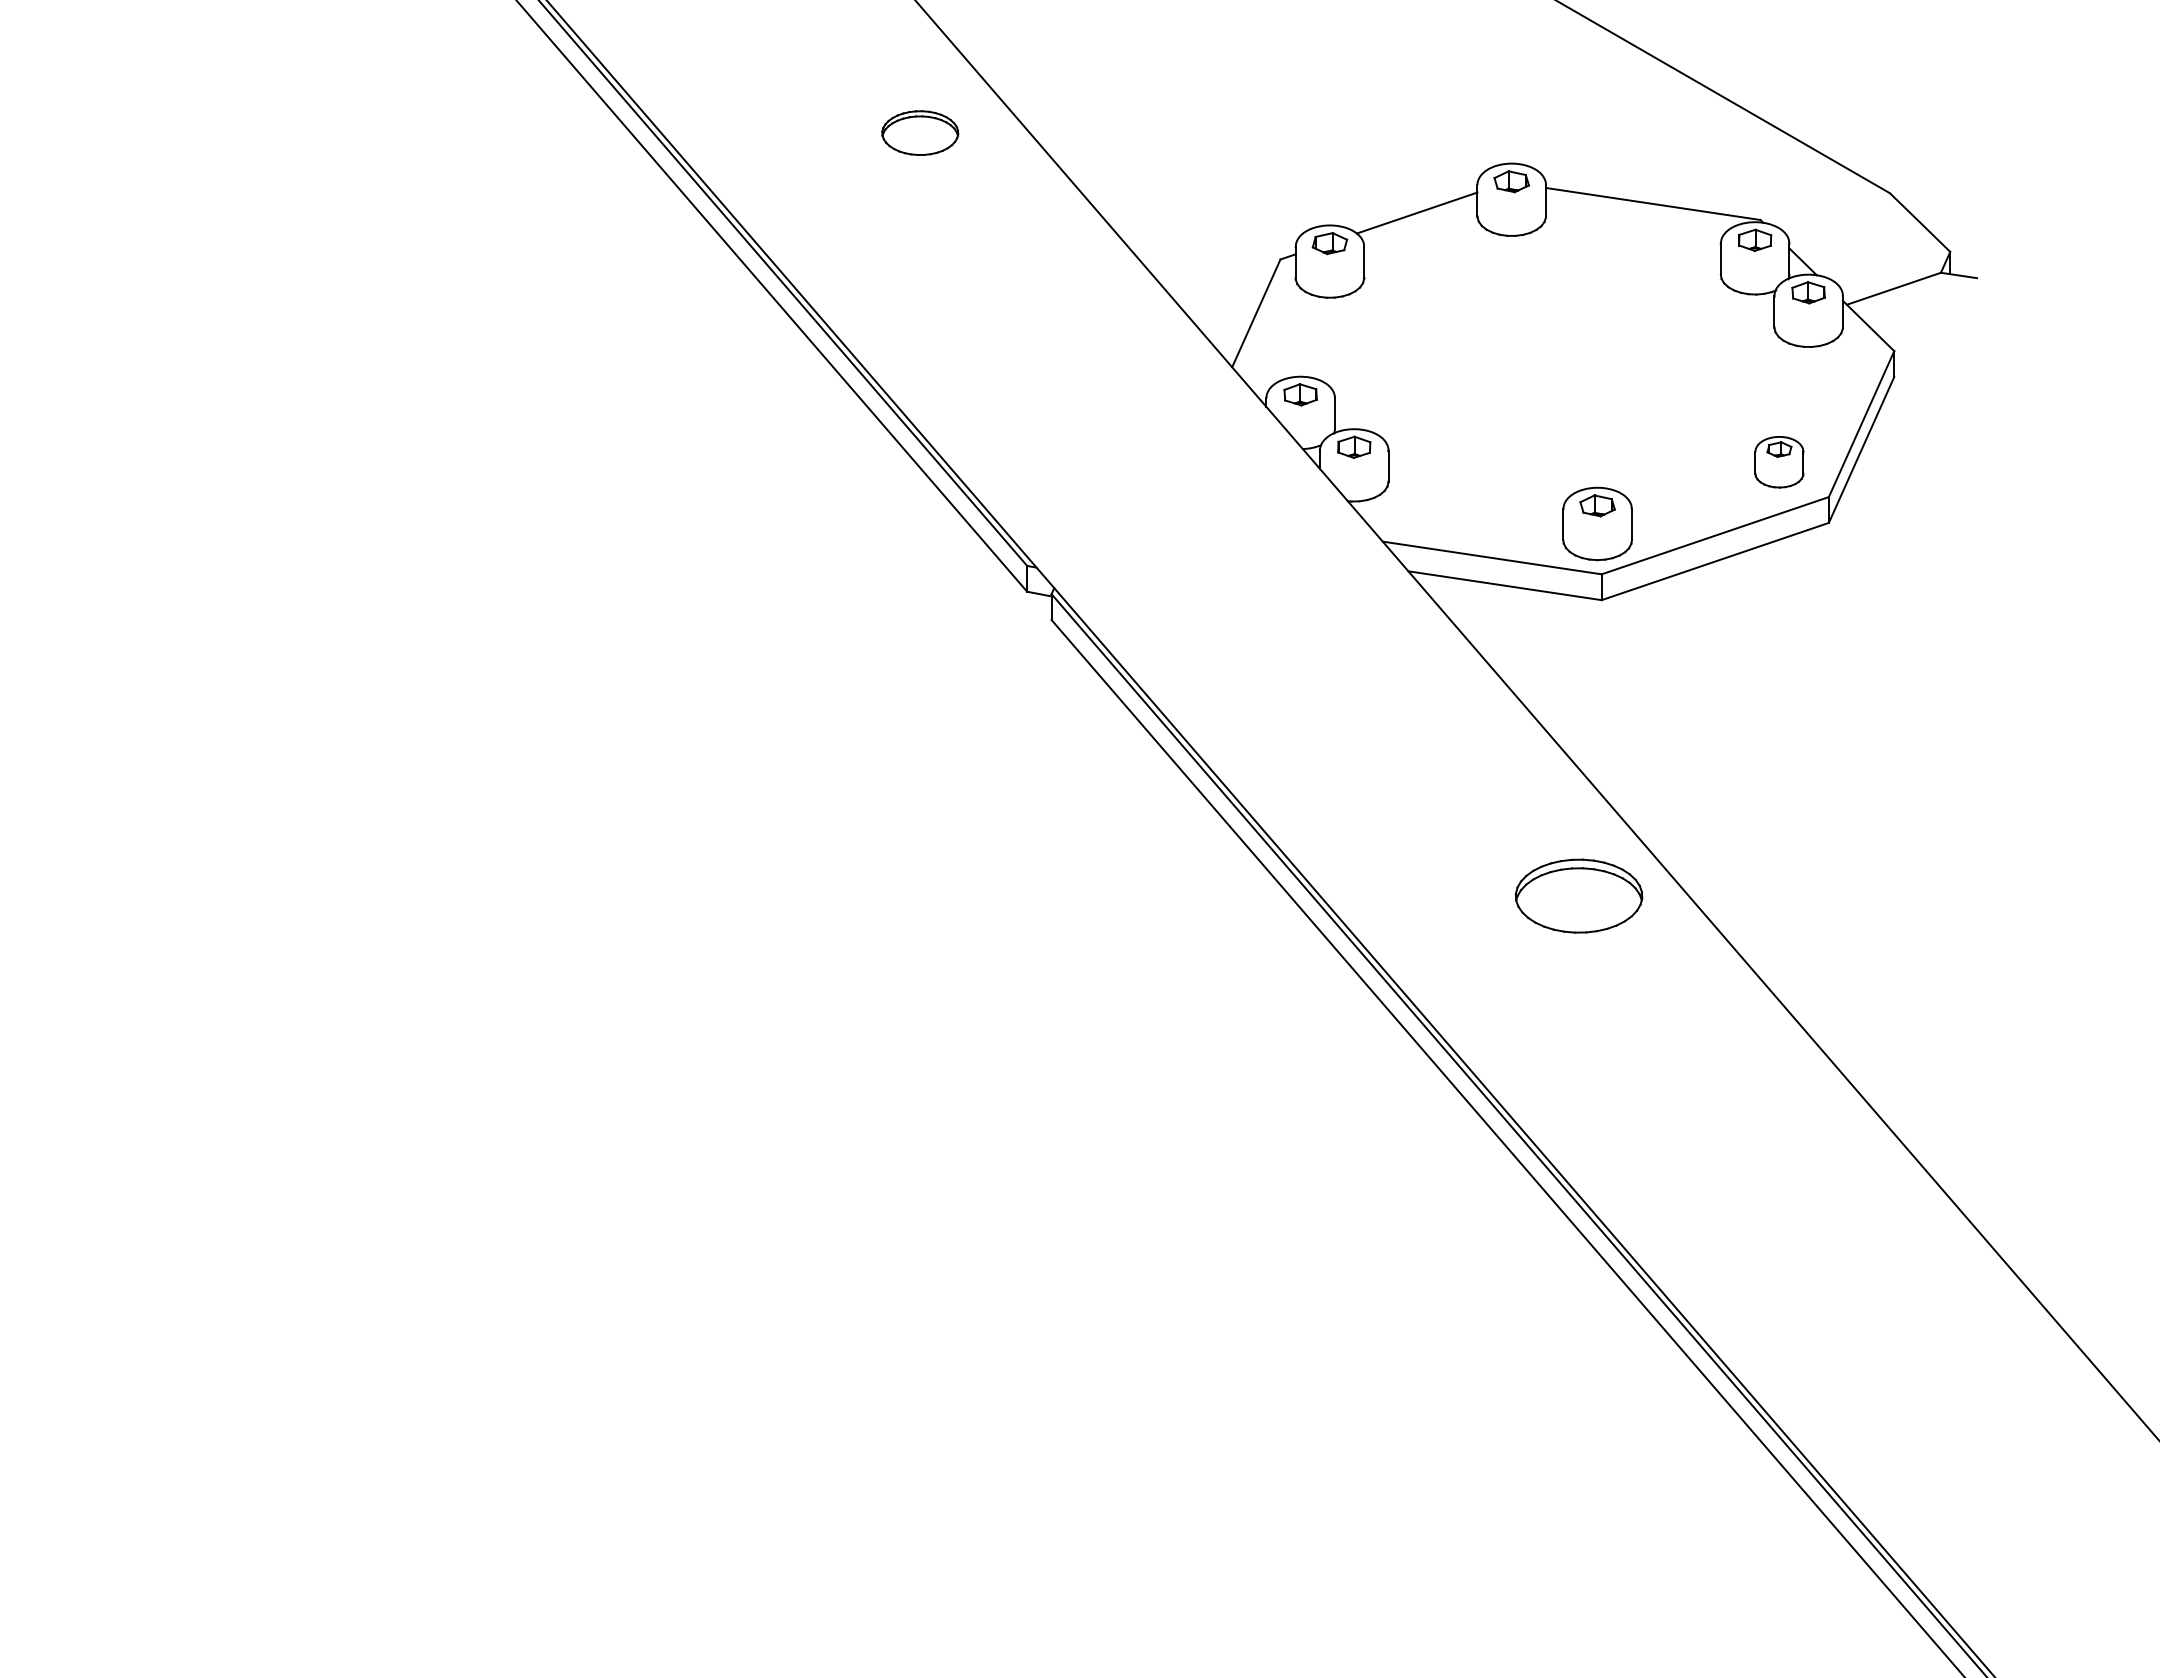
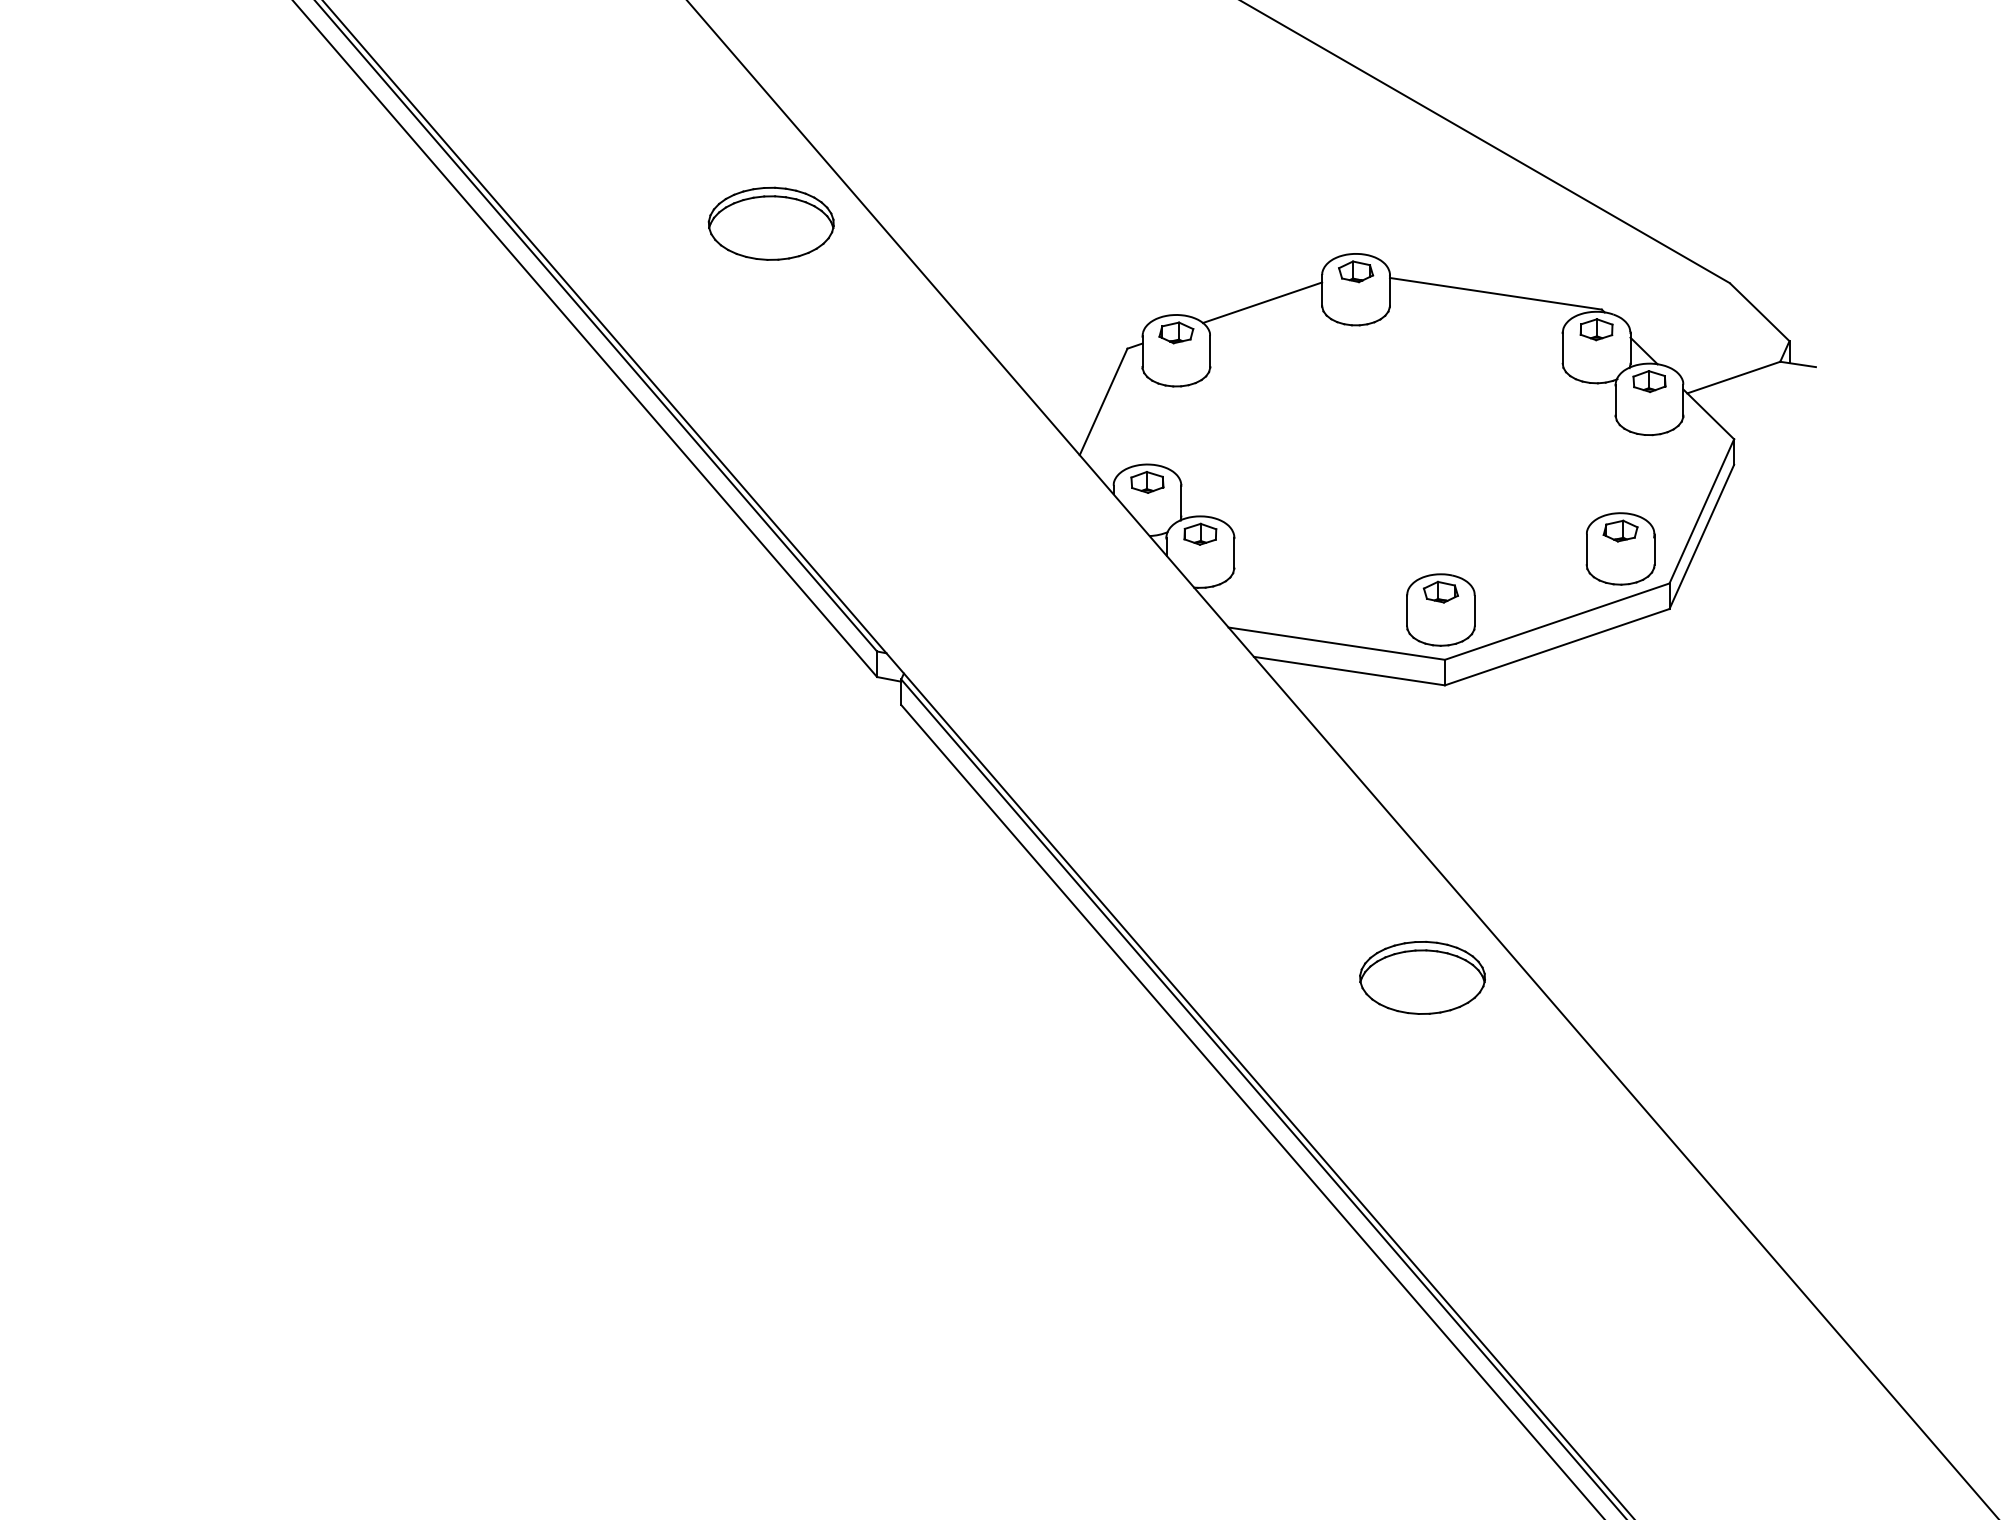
part: (920, 132) -> (771, 223), size x1.67
part: (1779, 462) -> (1620, 549), size x1.43

